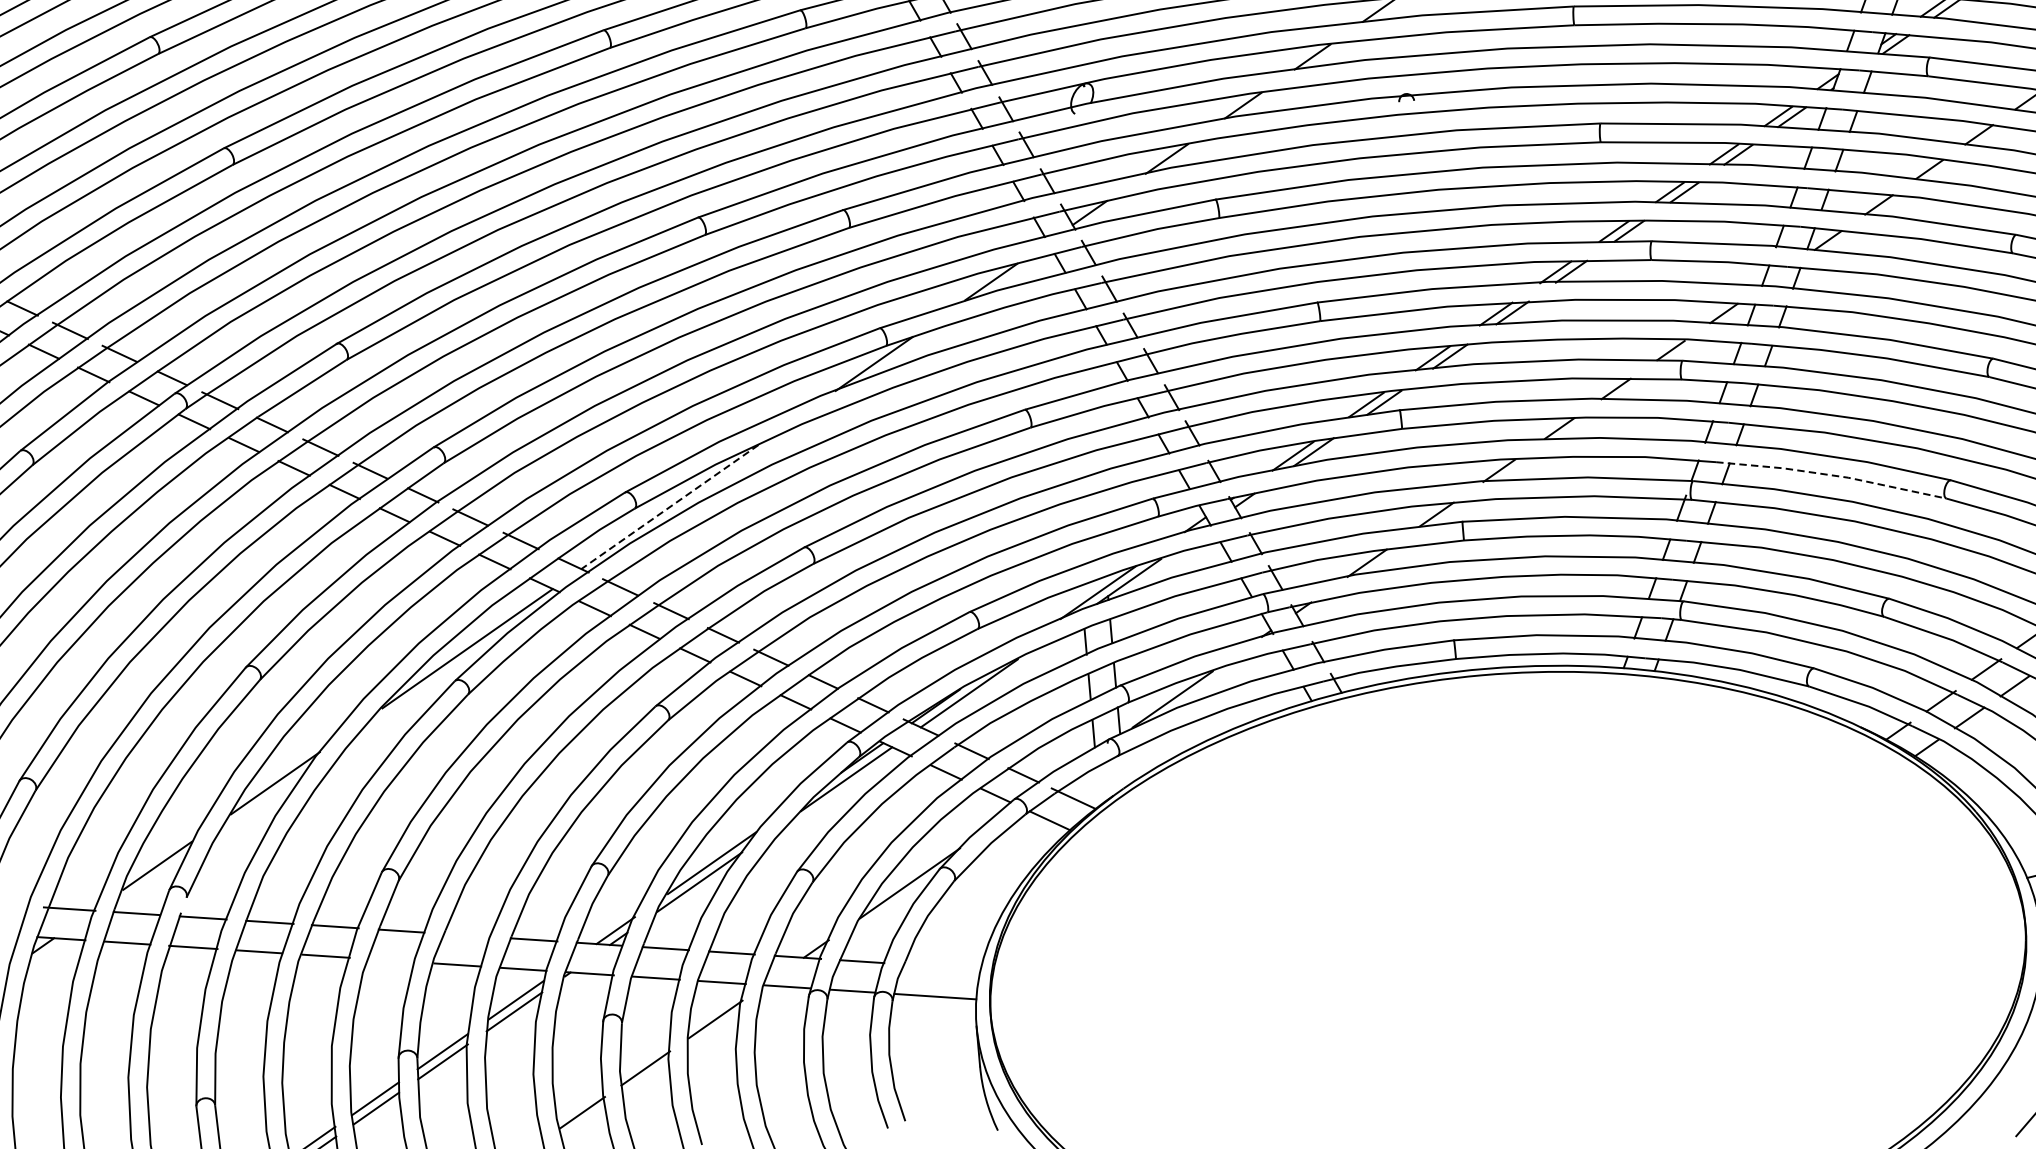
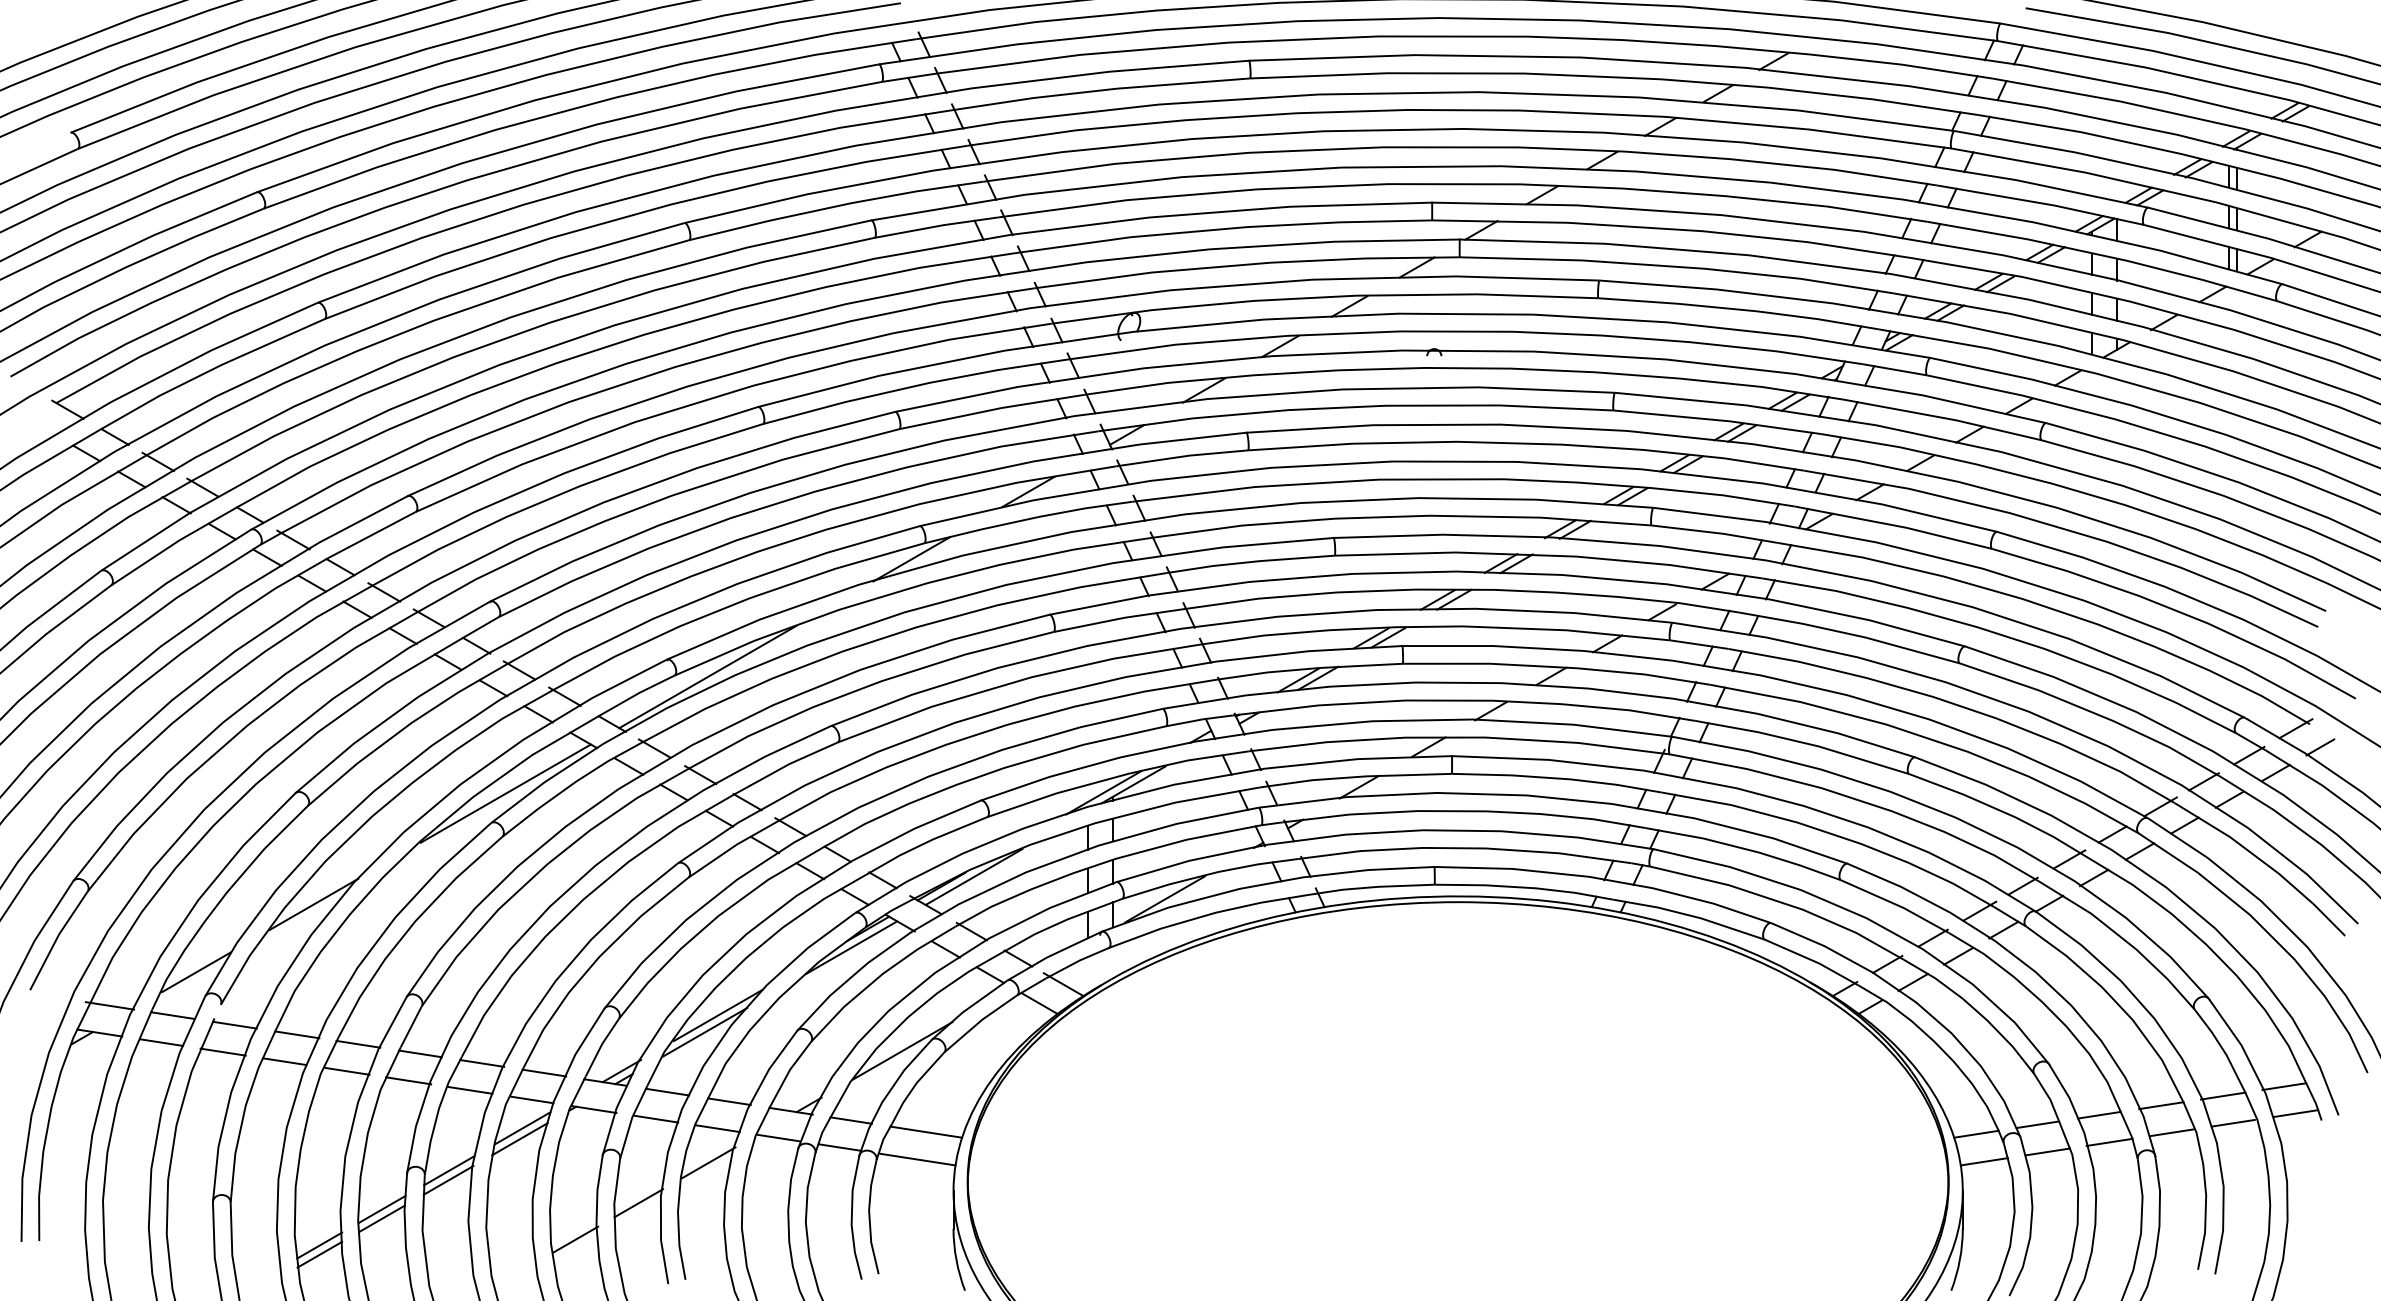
line: (1831, 474) -> (1803, 742), dashed -> solid
line: (669, 507) -> (707, 677), dashed -> solid
line: (467, 935) -> (482, 1063), added
line: (391, 960) -> (408, 1080), added
line: (942, 966) -> (926, 1131), added

